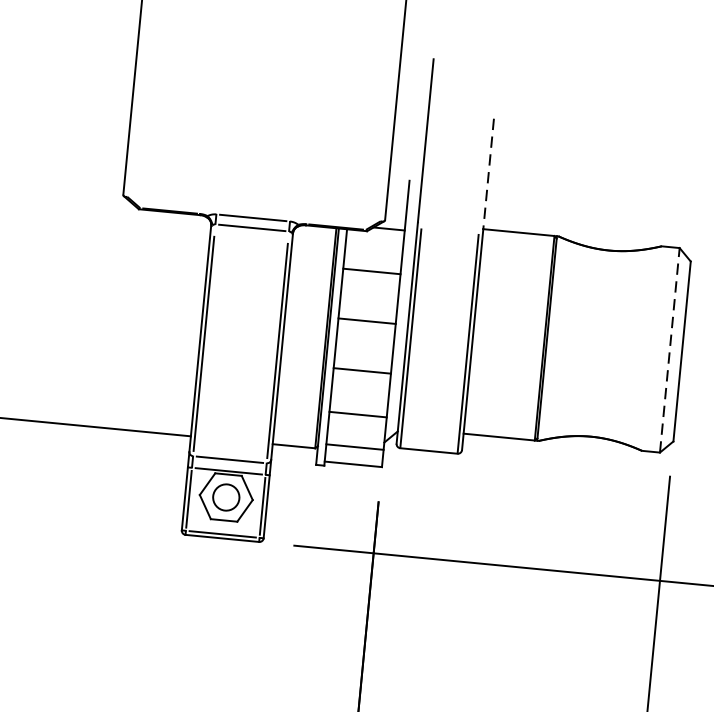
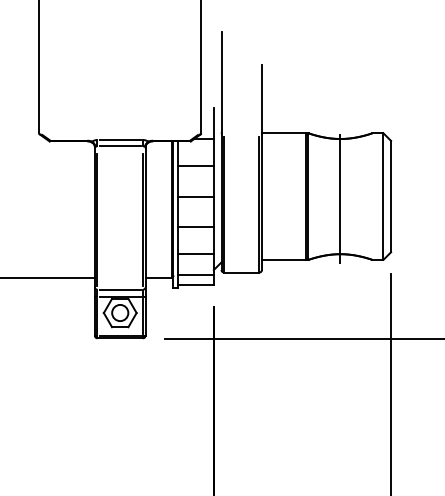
line: (487, 174) -> (261, 99), dashed -> solid
line: (599, 349) -> (340, 200), added
line: (669, 350) -> (383, 196), dashed -> solid

